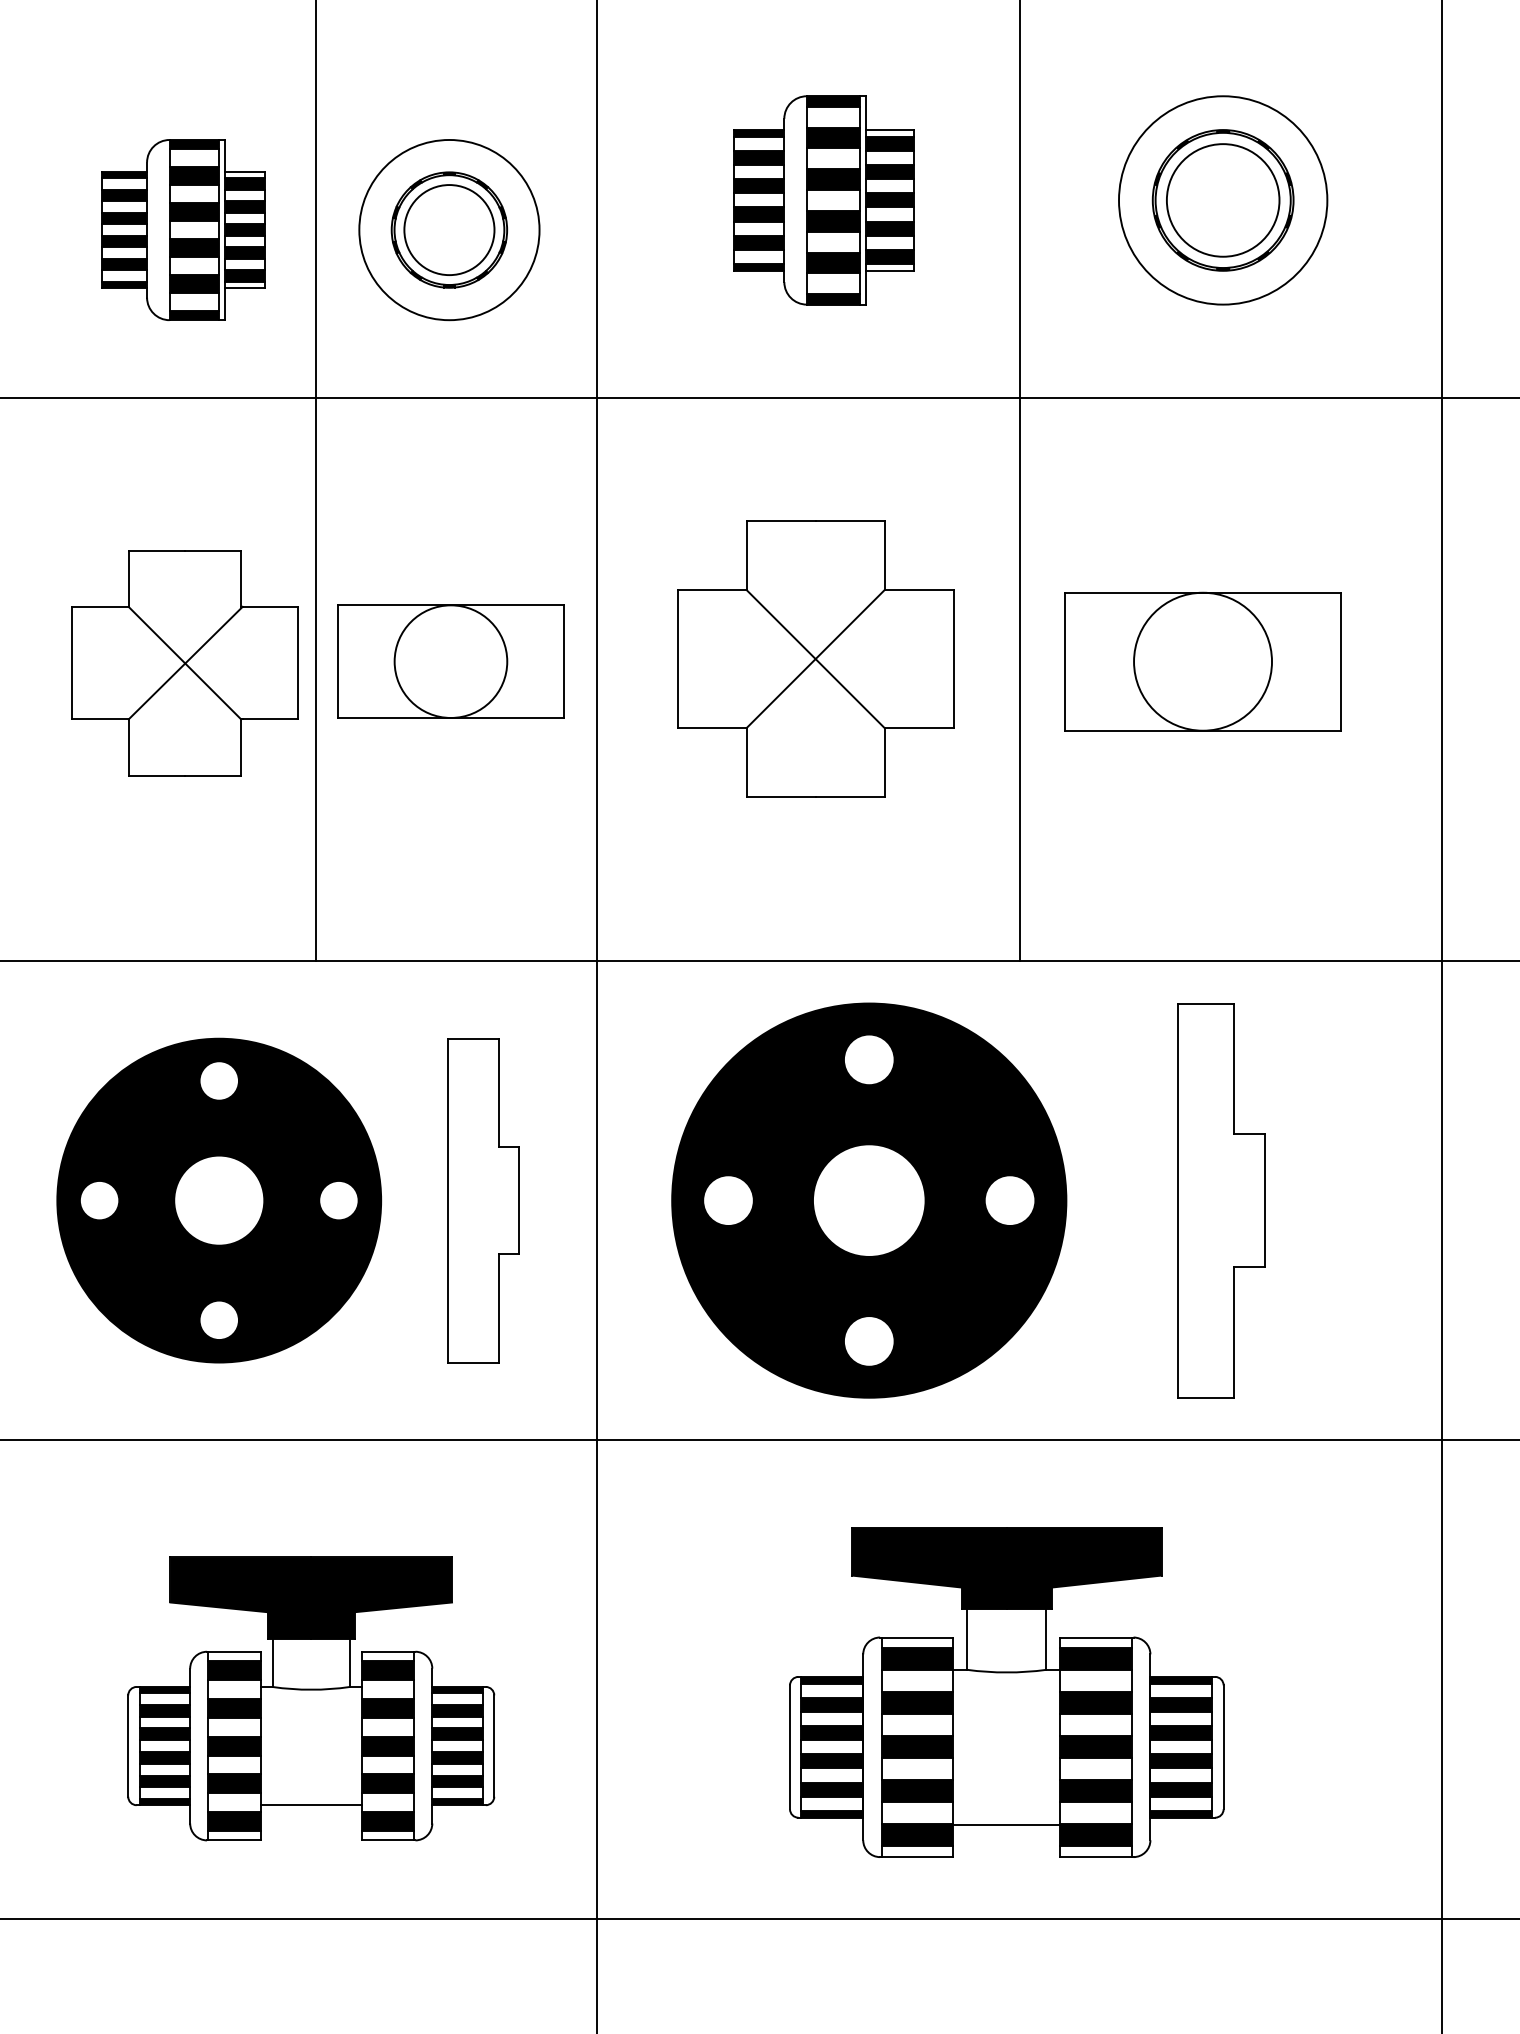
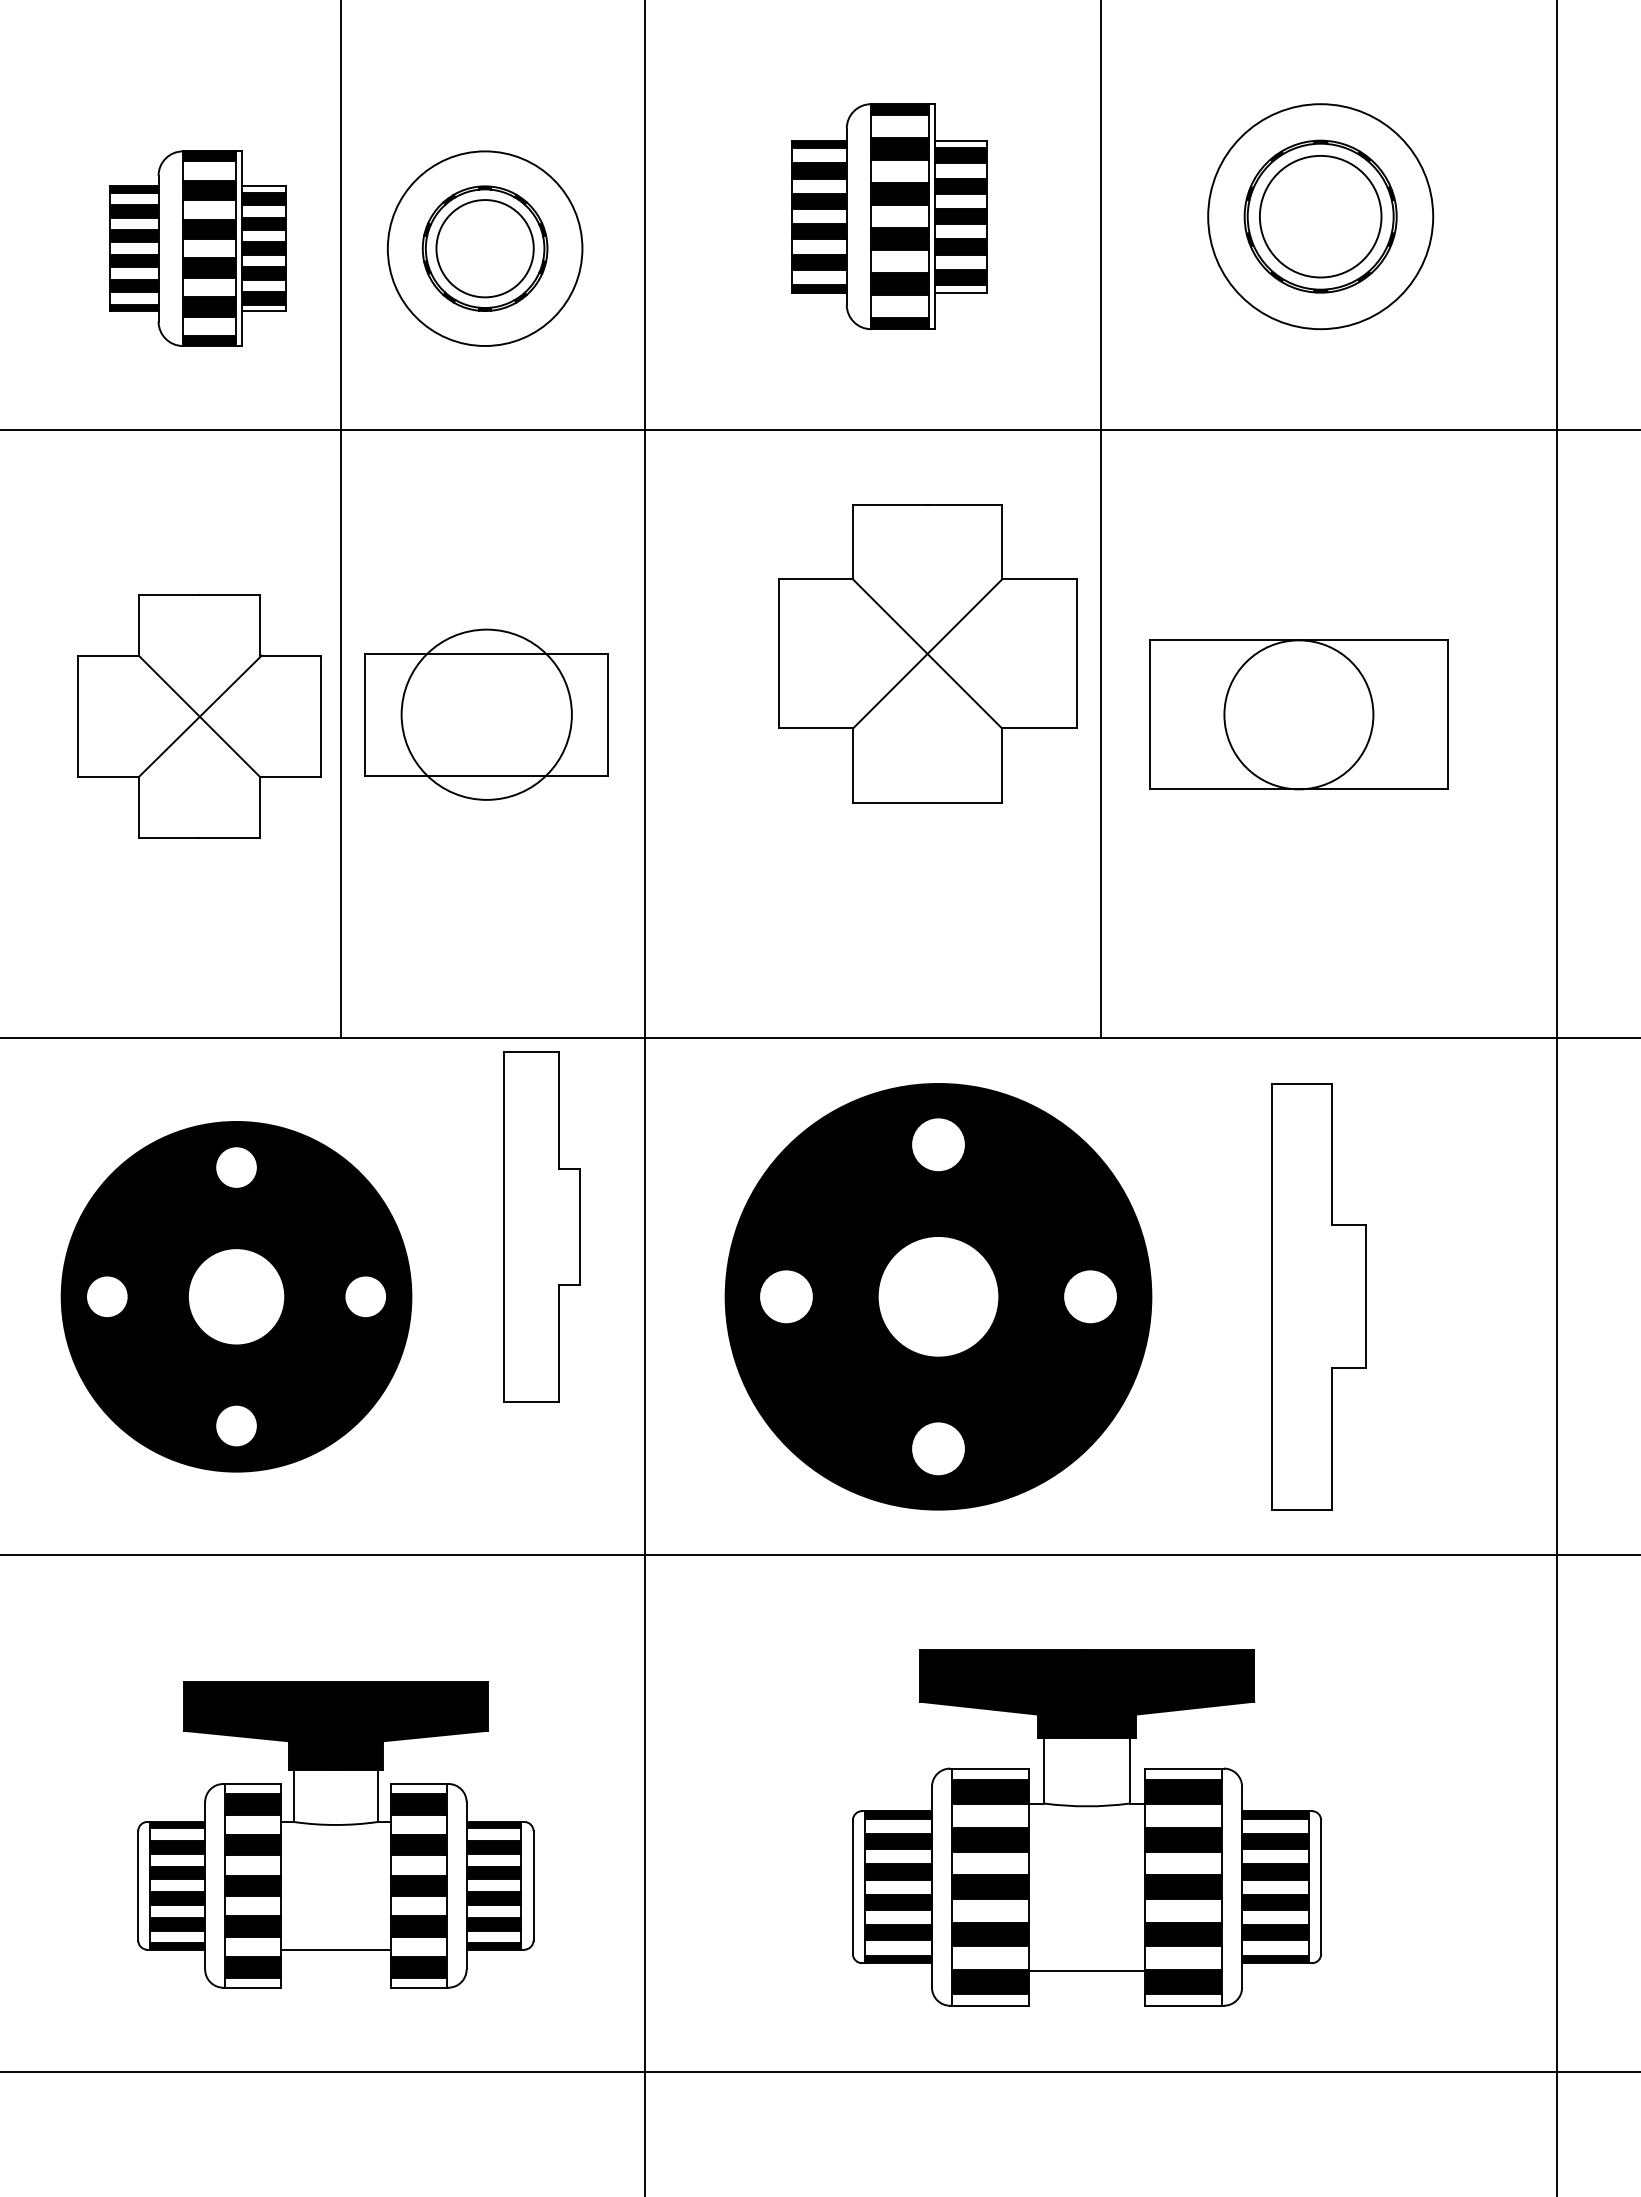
part: (815, 658) -> (927, 653), moved
circle: (450, 661) -> (486, 714), size x1.4
part: (483, 1200) -> (541, 1226), moved

